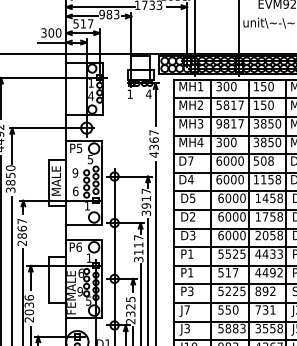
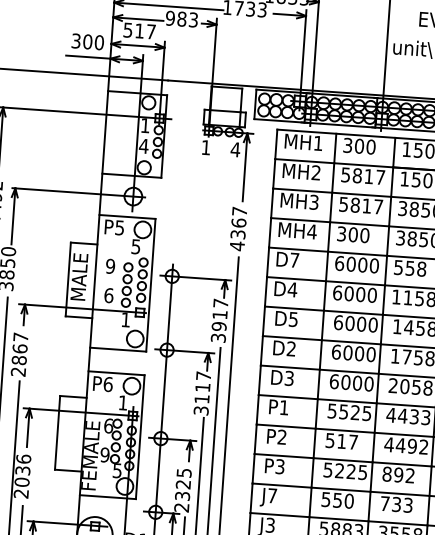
text: (218, 123) -> (342, 203), 9817 -> 5817
text: (263, 160) -> (409, 267), 508 -> 558
text: (190, 272) -> (281, 436), P1 -> P2
text: (272, 309) -> (407, 504), 731 -> 733

